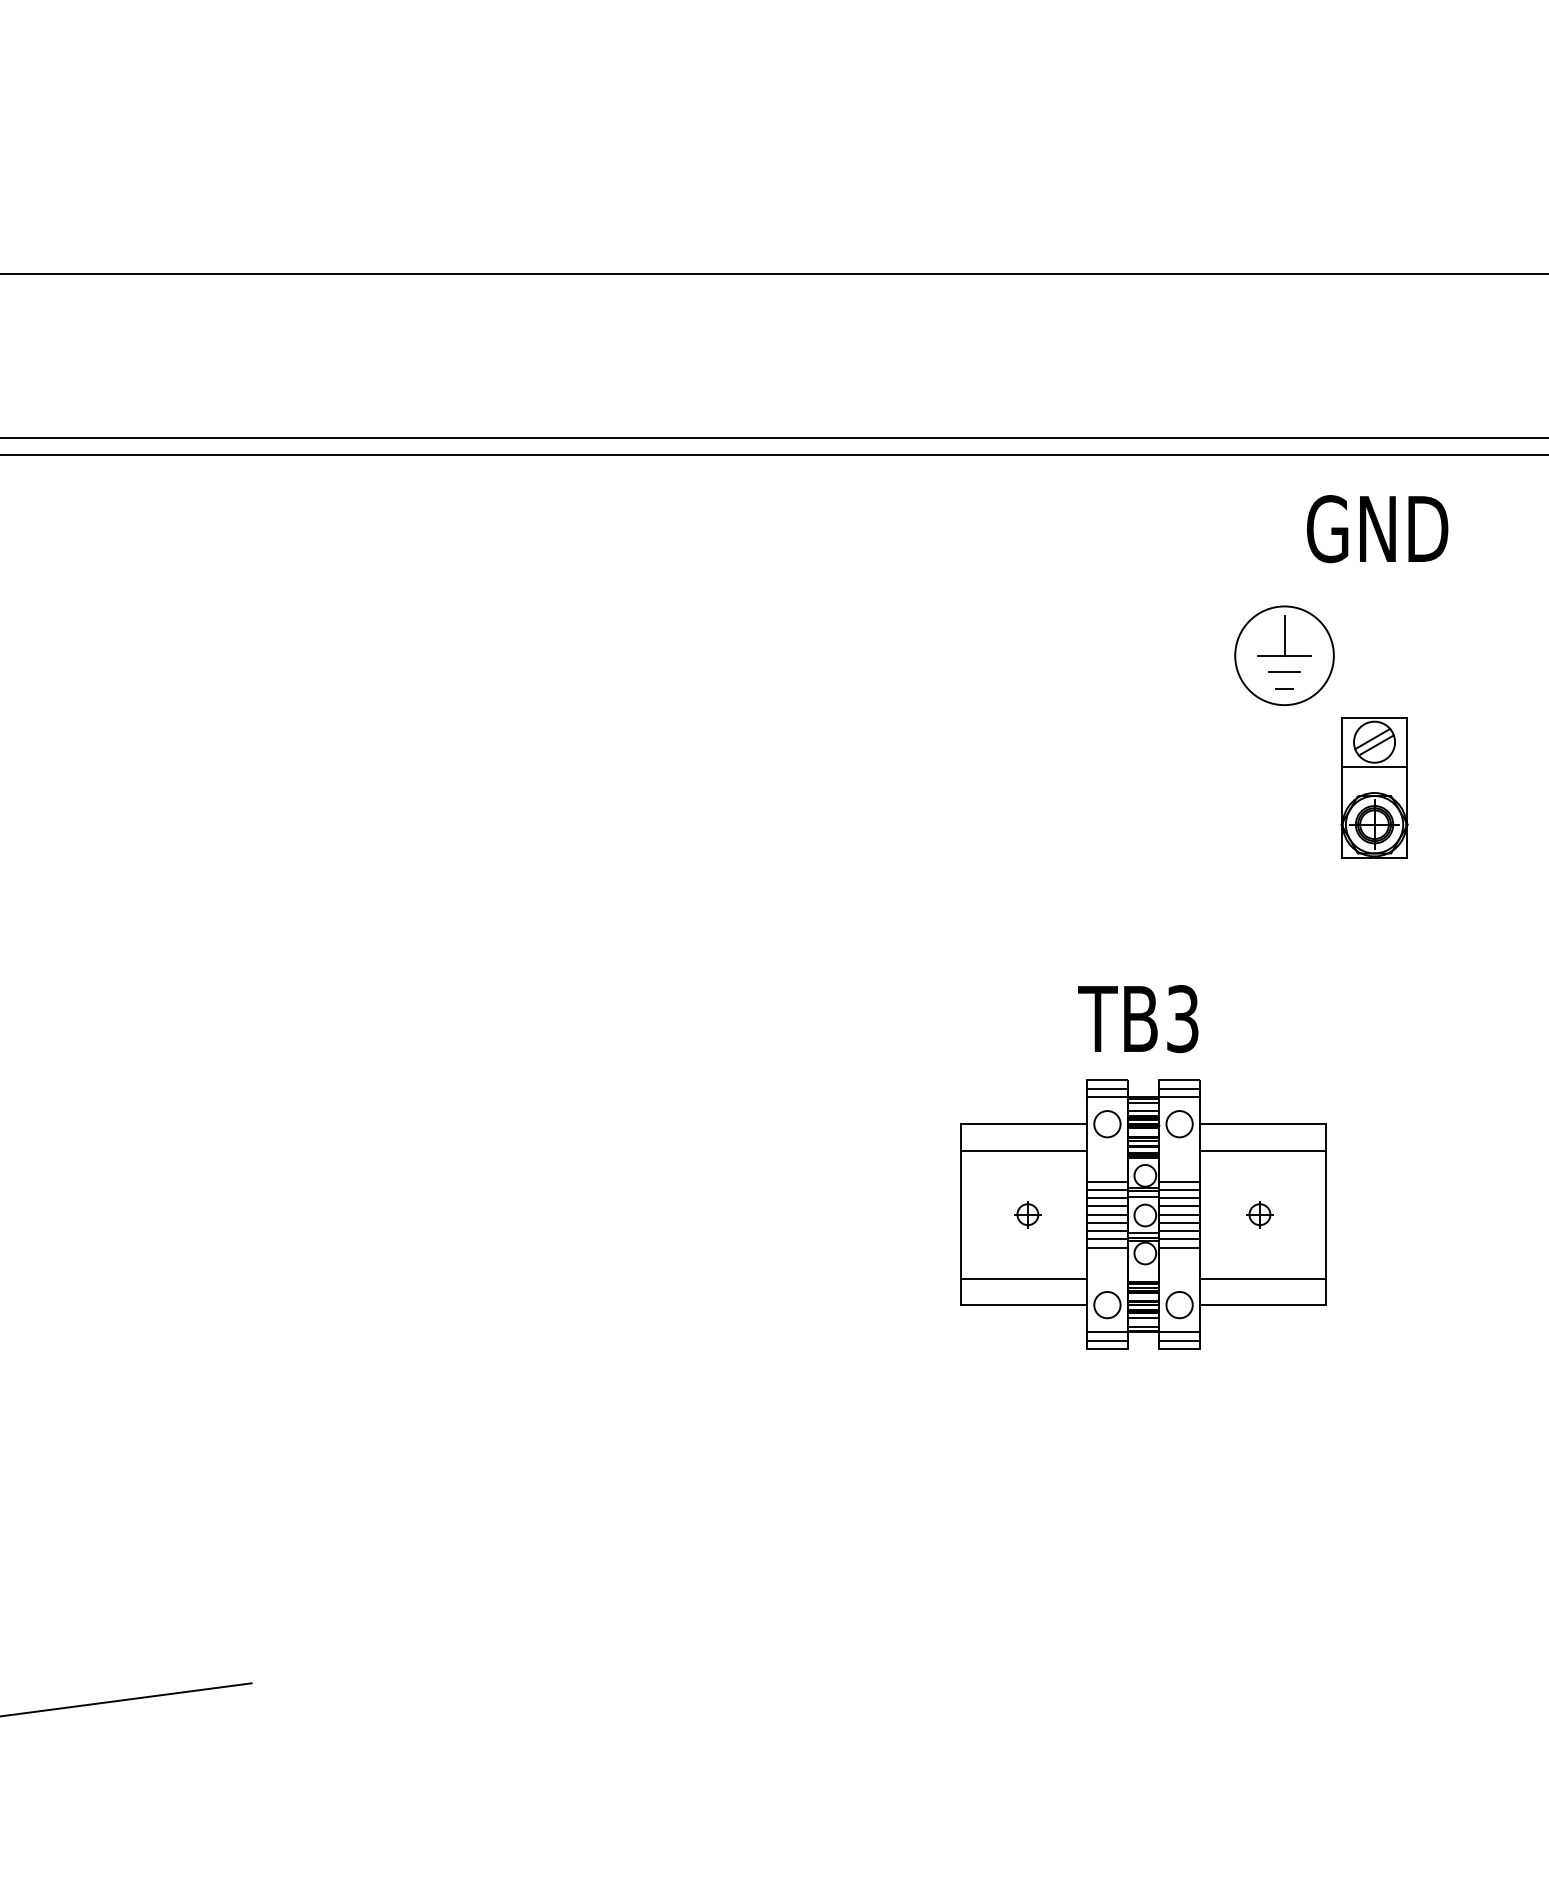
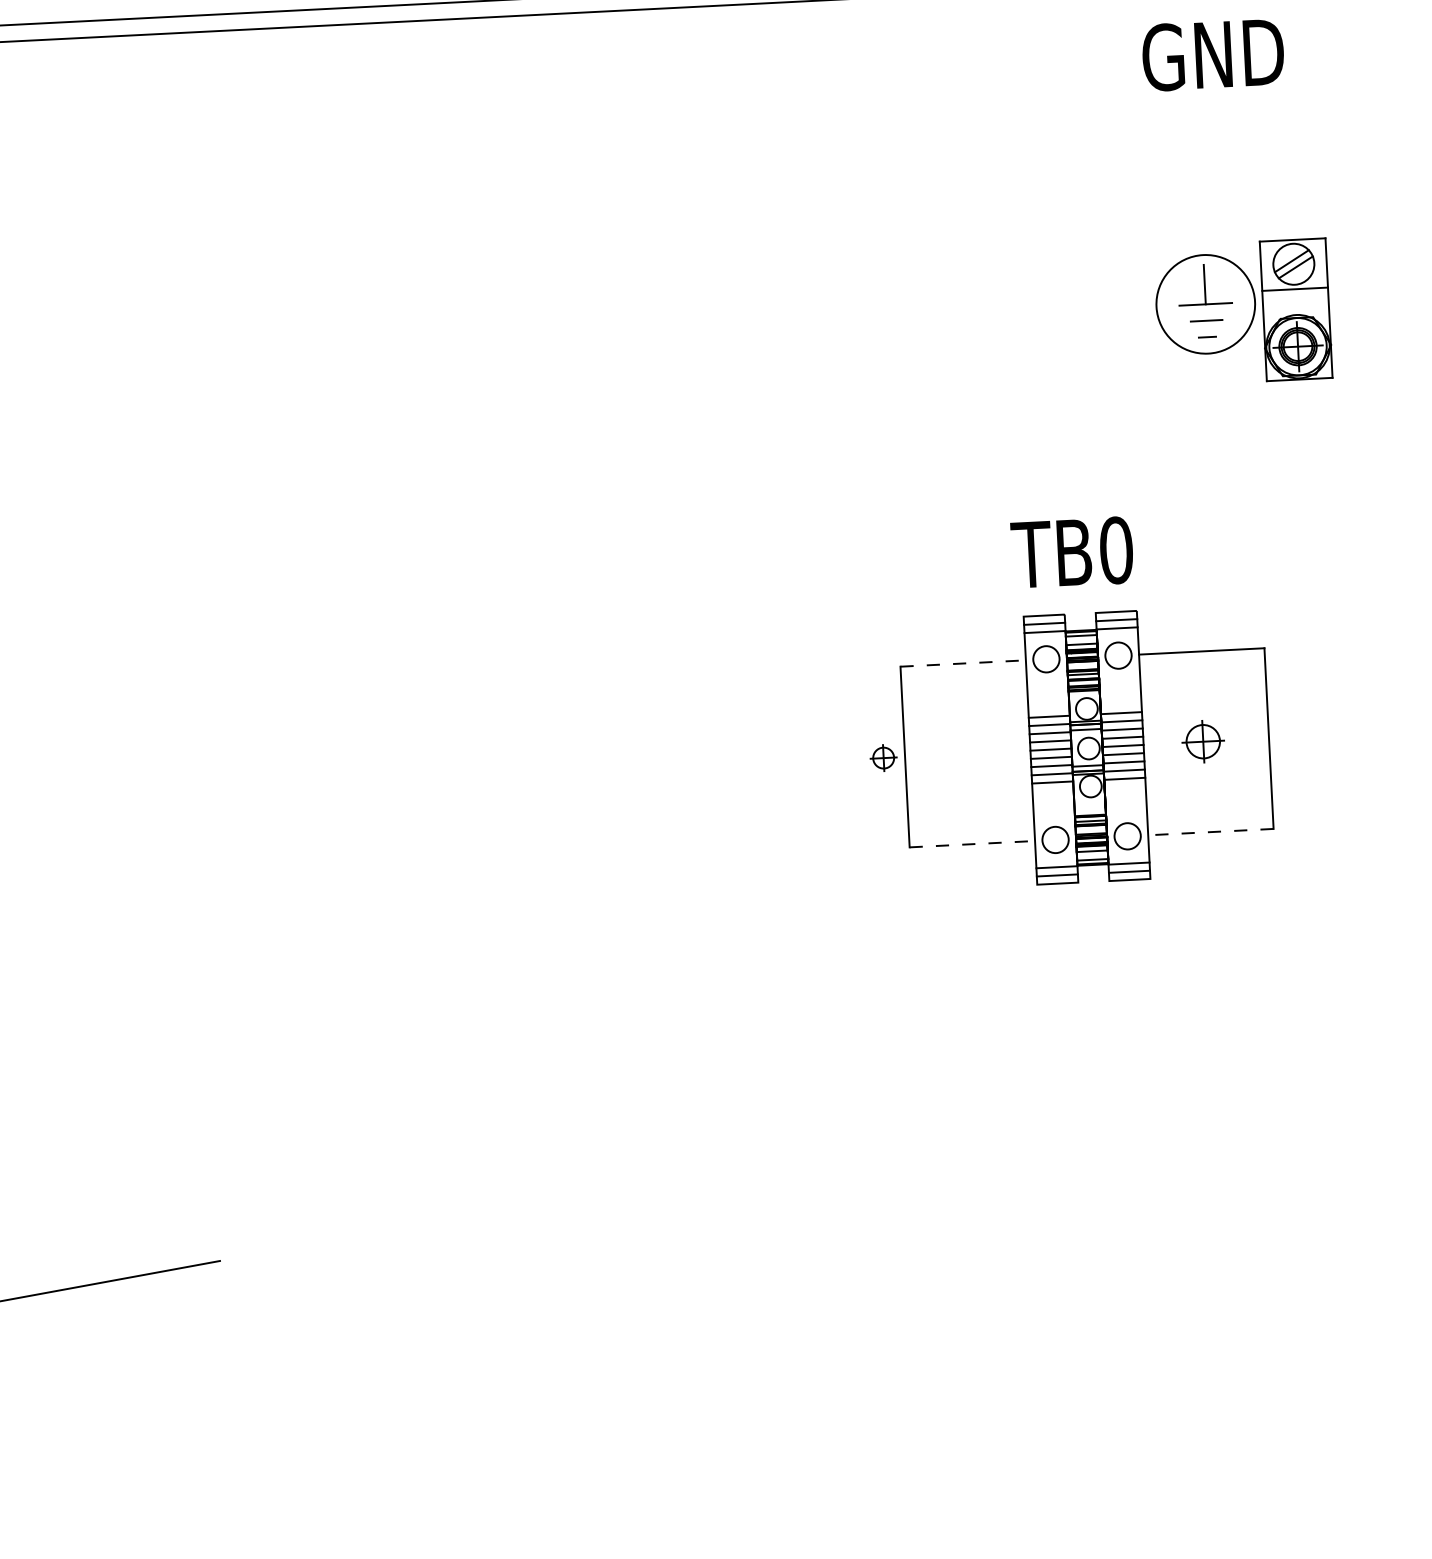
text: (1377, 529) -> (1213, 55), moved
part: (1284, 655) -> (1205, 304), moved
text: (1182, 1019) -> (1116, 550), TB3 -> TB0
line: (1024, 1124) -> (963, 663), solid -> dashed
line: (1023, 1151) -> (963, 690), removed
line: (1262, 1151) -> (1202, 678), removed
part: (1027, 1214) -> (883, 757), moved
part: (1259, 1214) -> (1202, 741), size x1.6
line: (1023, 1278) -> (970, 817), removed
line: (1262, 1278) -> (1209, 805), removed
line: (1024, 1305) -> (972, 844), solid -> dashed
line: (1262, 1305) -> (1210, 832), solid -> dashed

